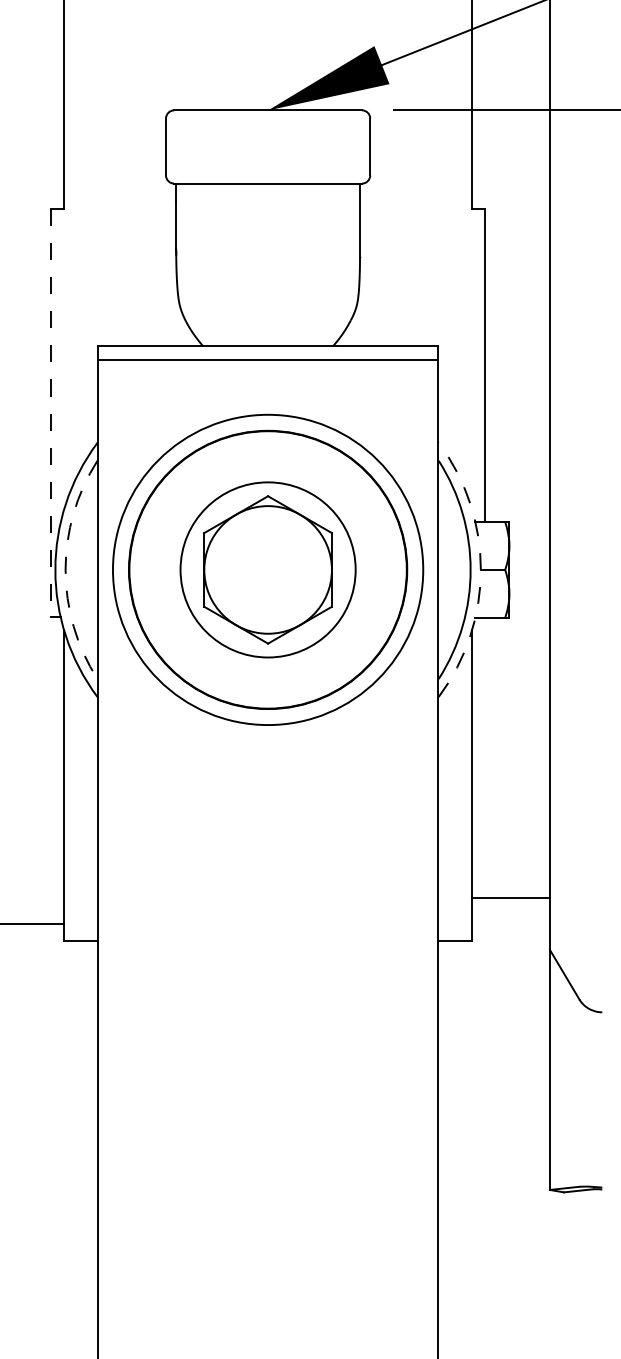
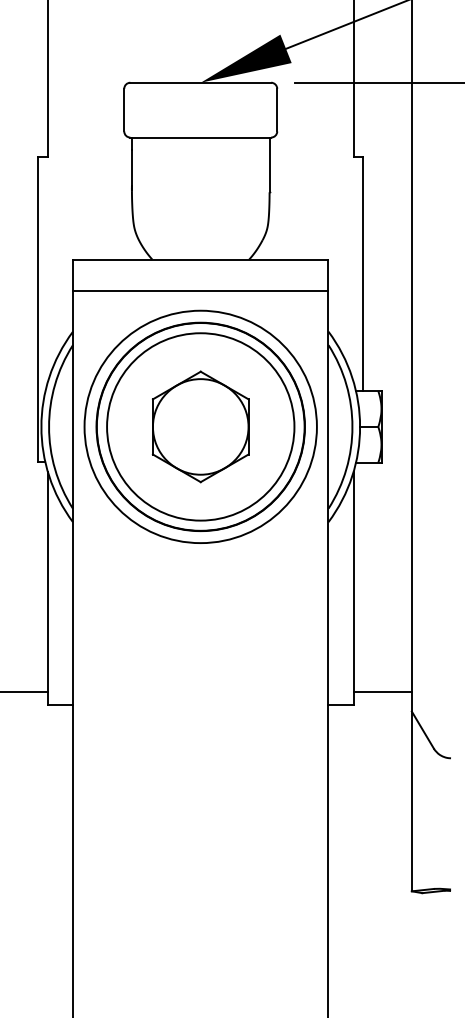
line: (267, 360) -> (200, 291), moved
line: (51, 413) -> (38, 309), dashed -> solid
arc: (65, 569) -> (48, 426), dashed -> solid
circle: (268, 569) -> (201, 426), size x1.43
arc: (480, 569) -> (359, 426), dashed -> solid
line: (510, 897) -> (382, 691), moved

